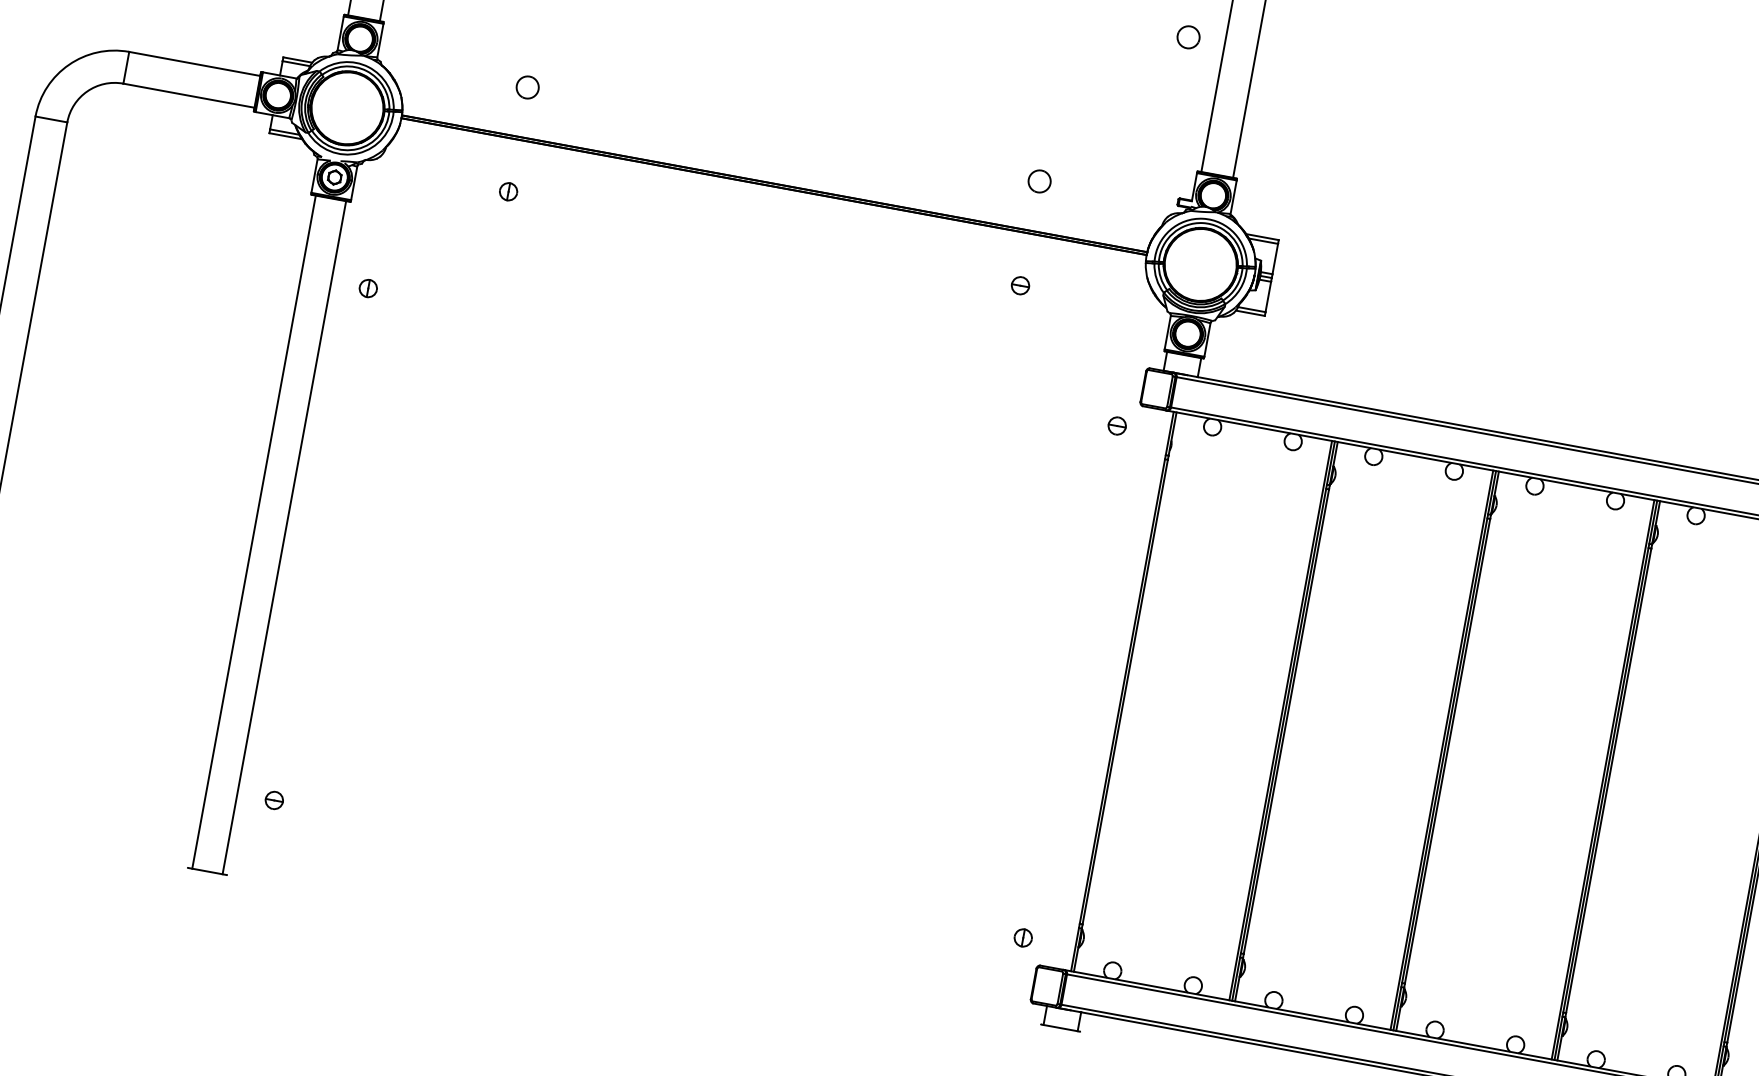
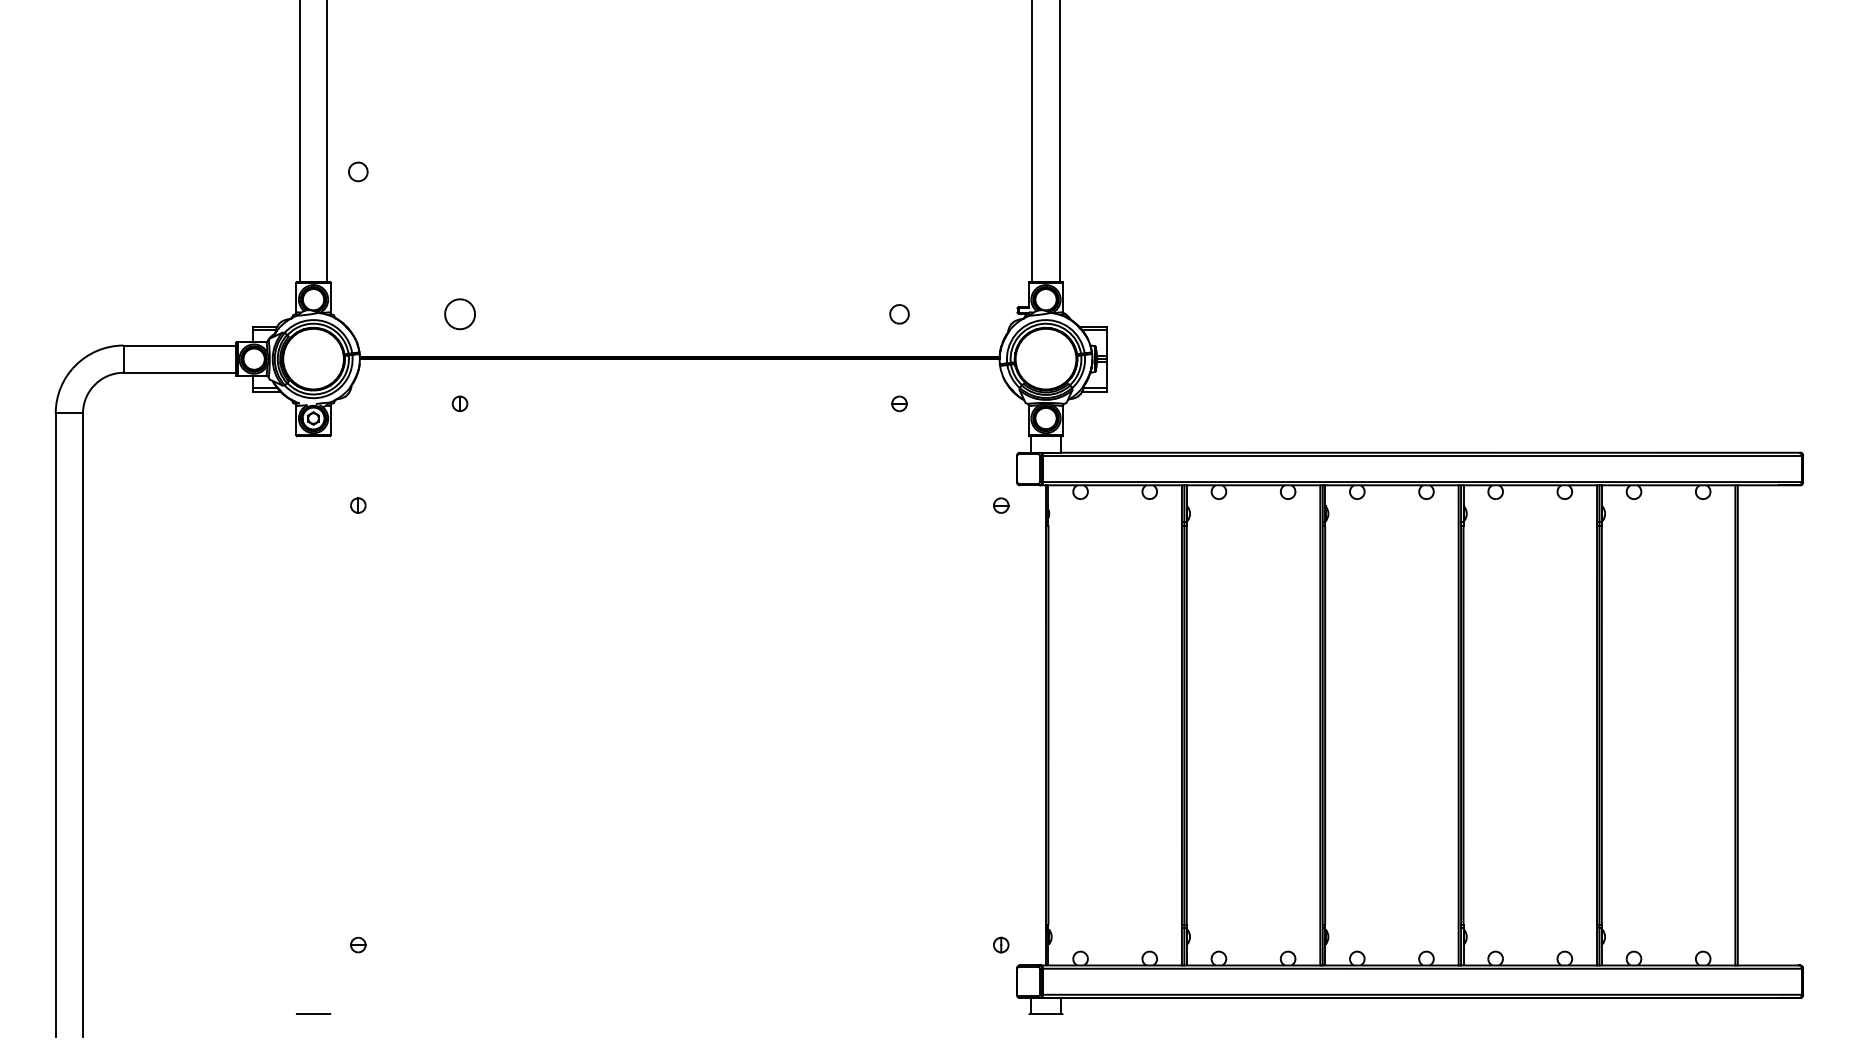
part: (1188, 36) -> (1001, 171), removed
part: (527, 87) -> (459, 314), size x1.6
line: (253, 532) -> (300, 725), removed
line: (284, 537) -> (326, 725), removed

